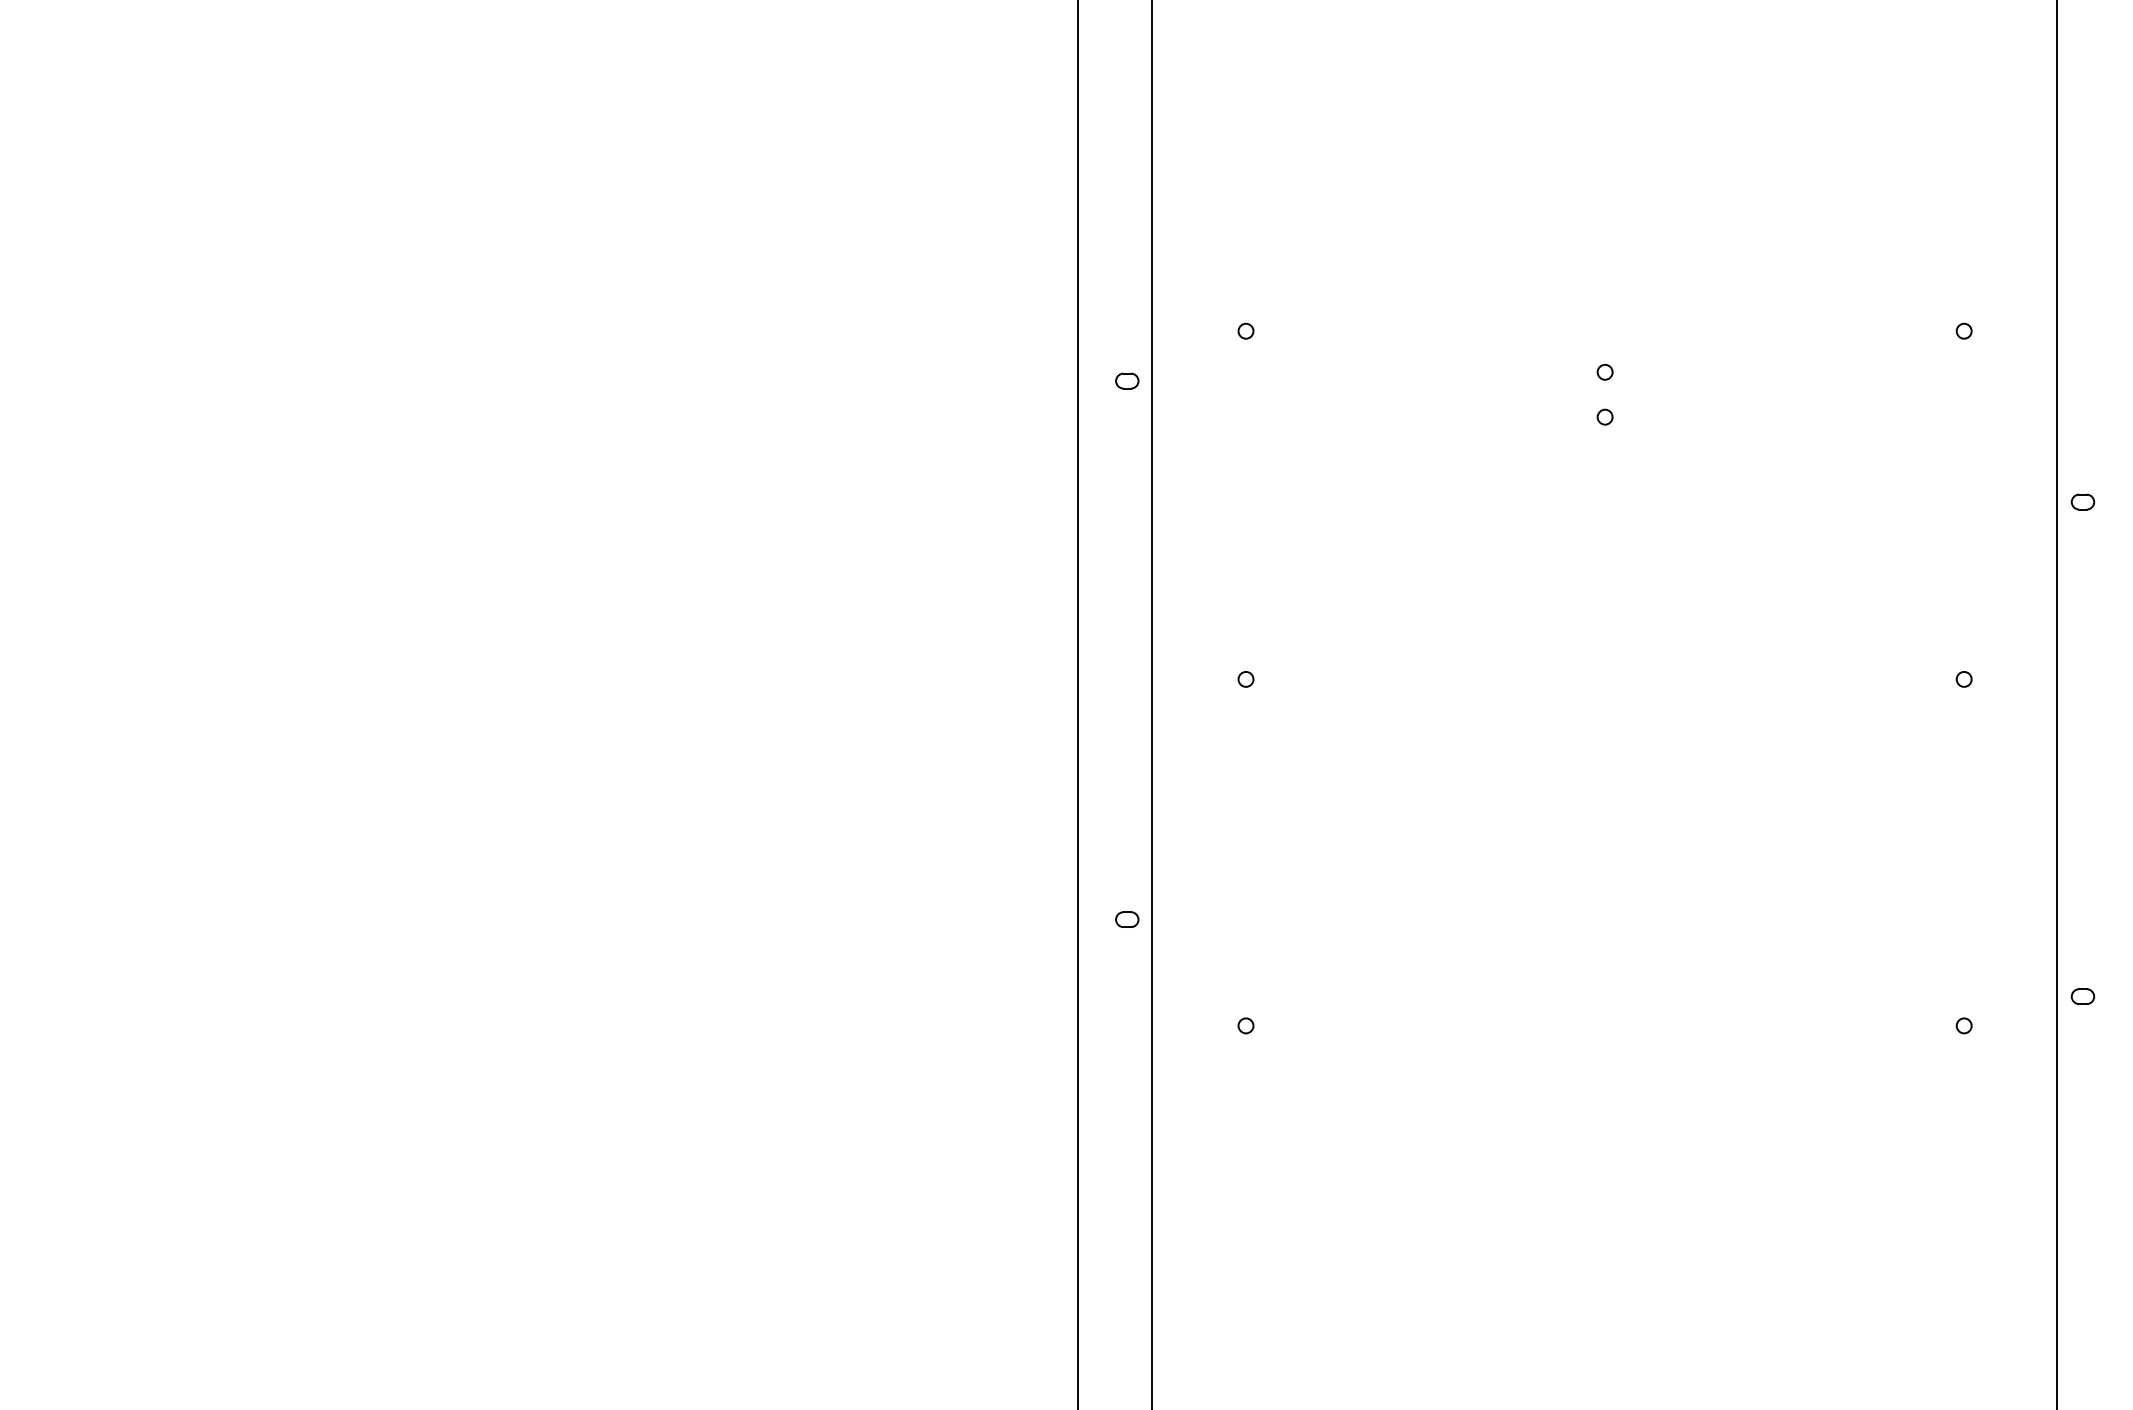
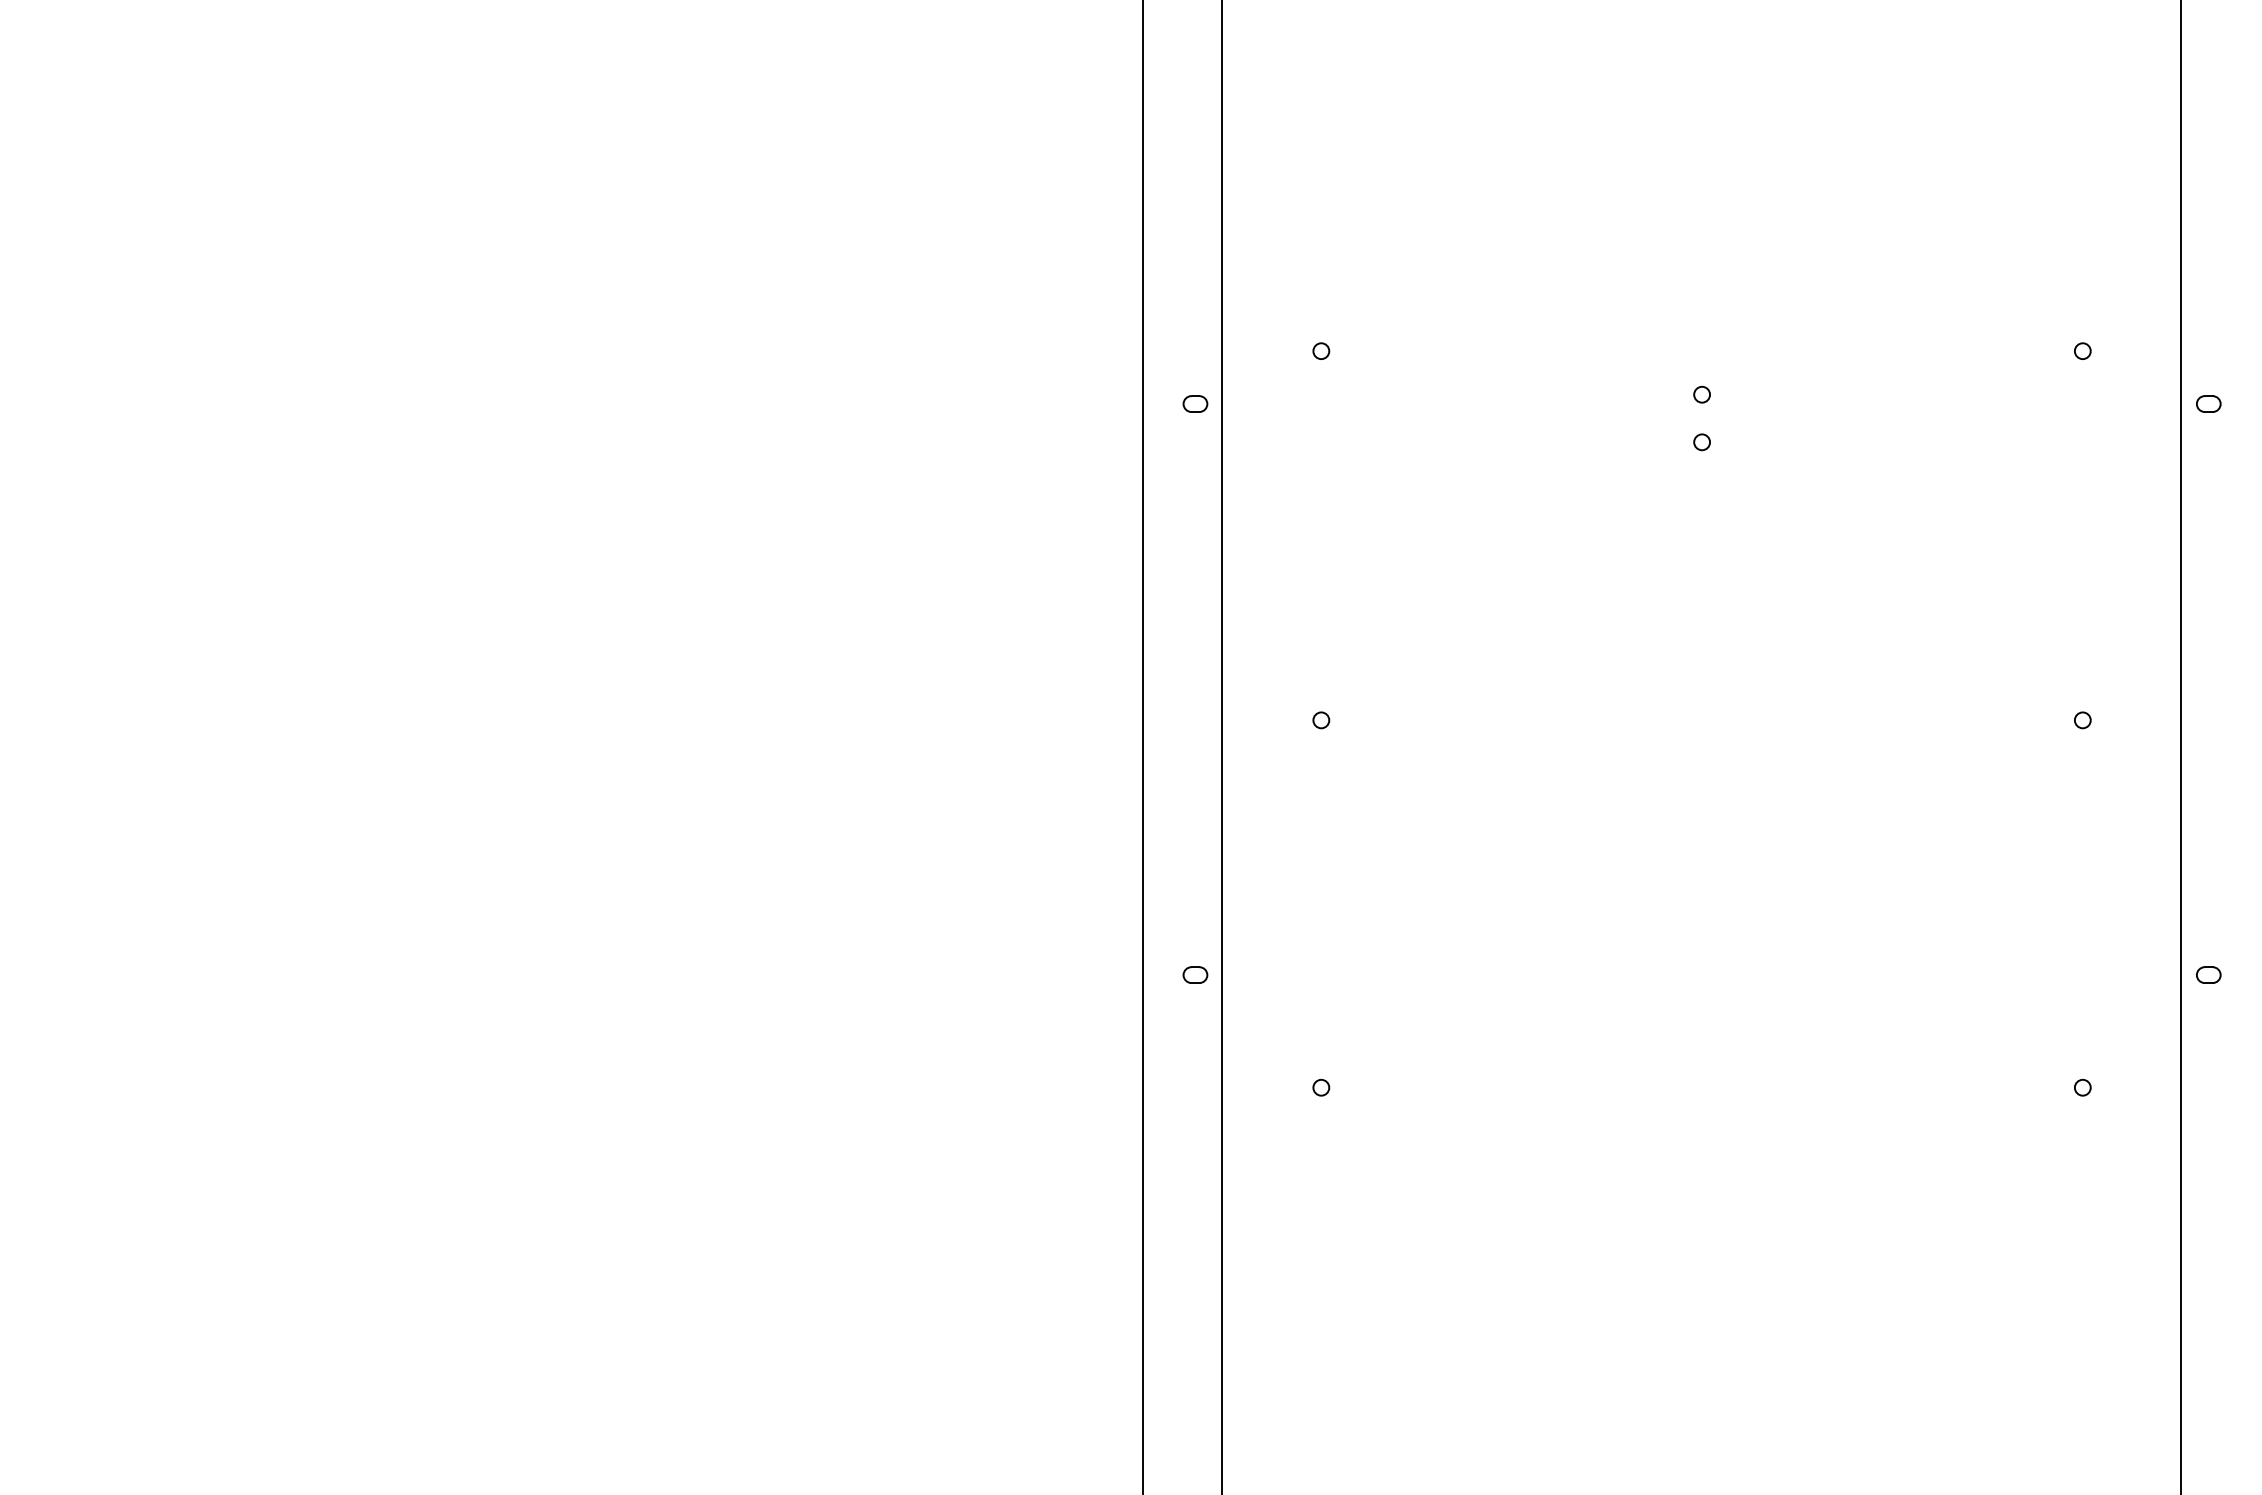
part: (2082, 501) -> (2208, 403), moved
part: (2082, 996) -> (2208, 974), moved

